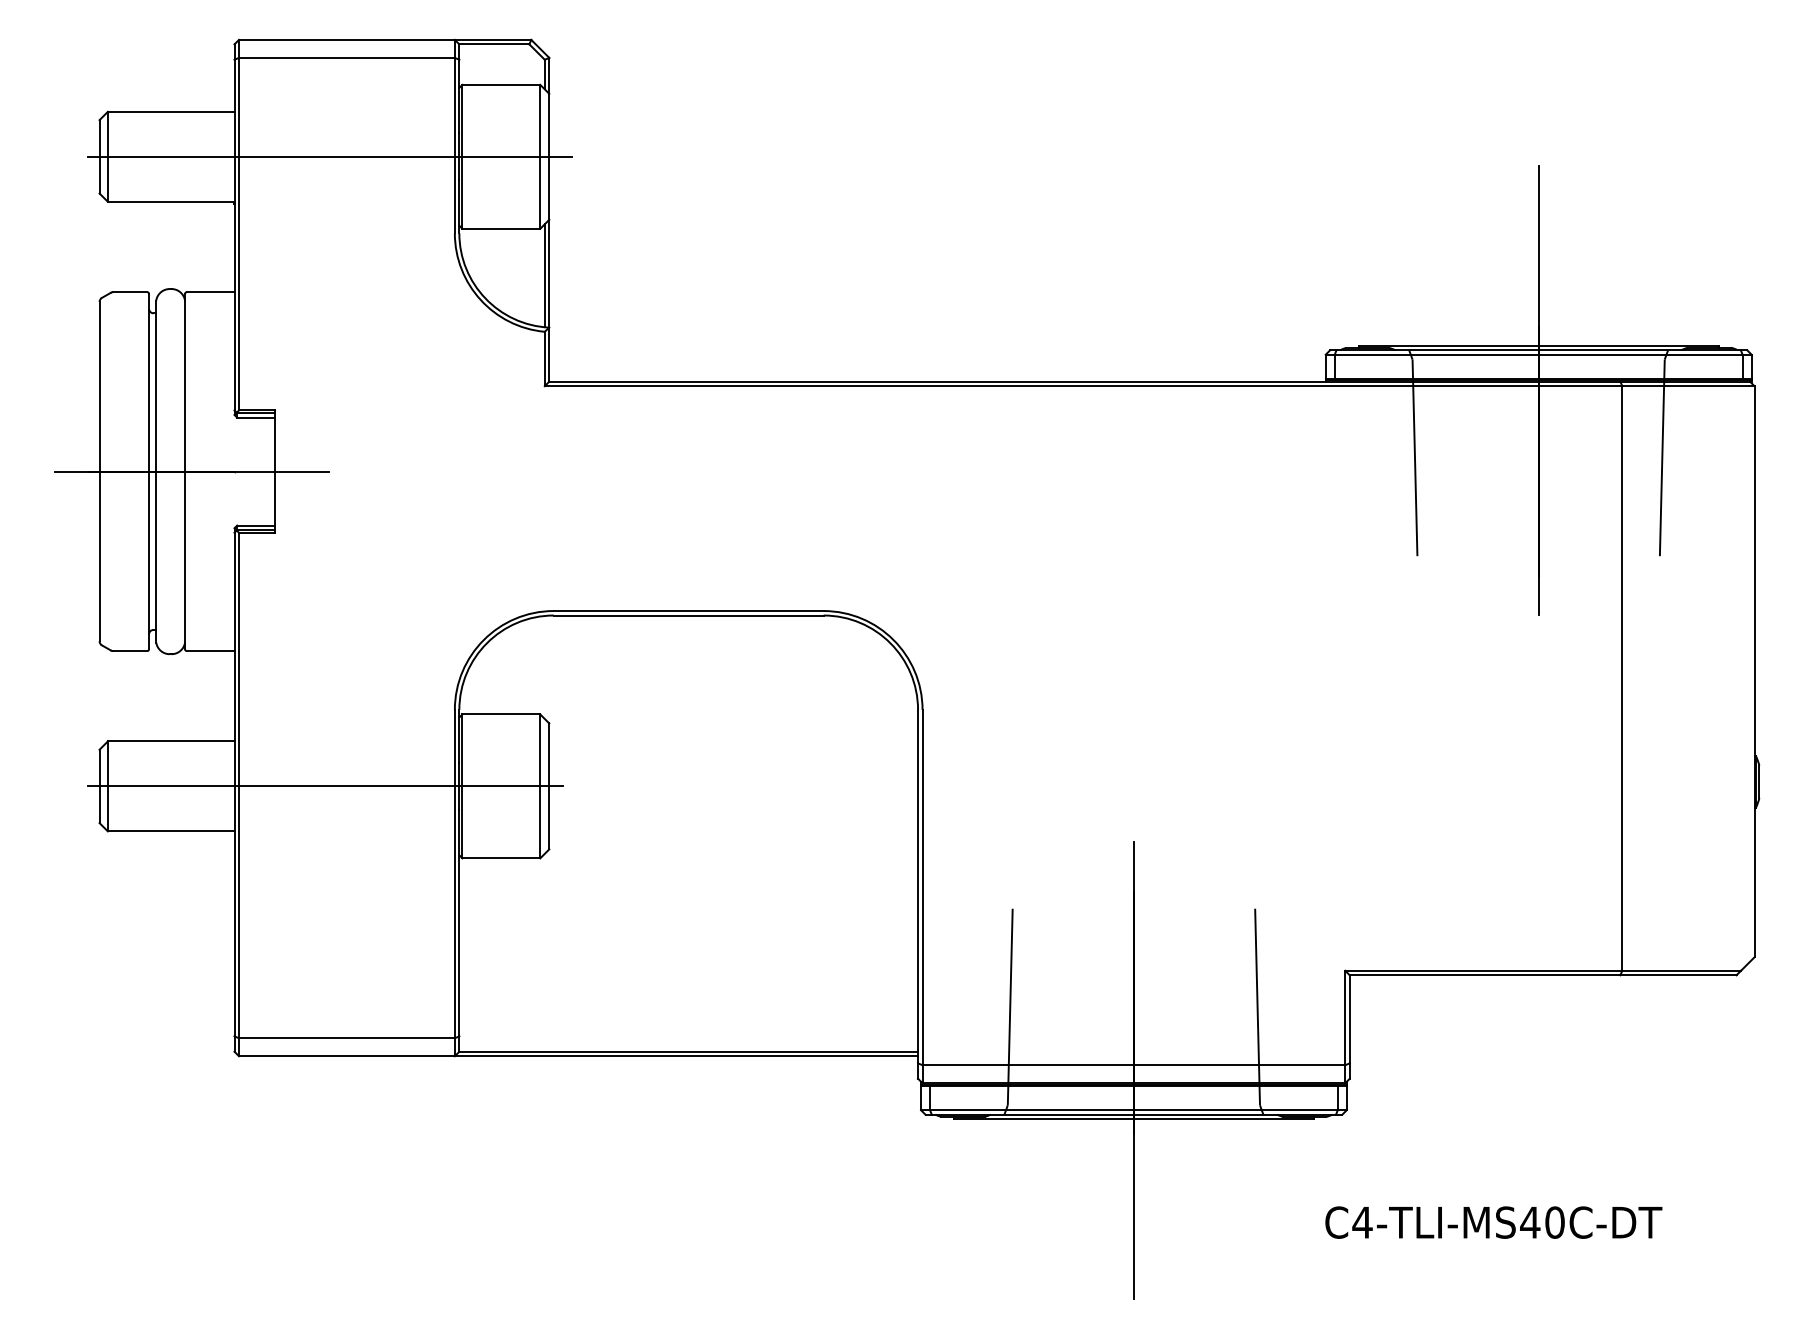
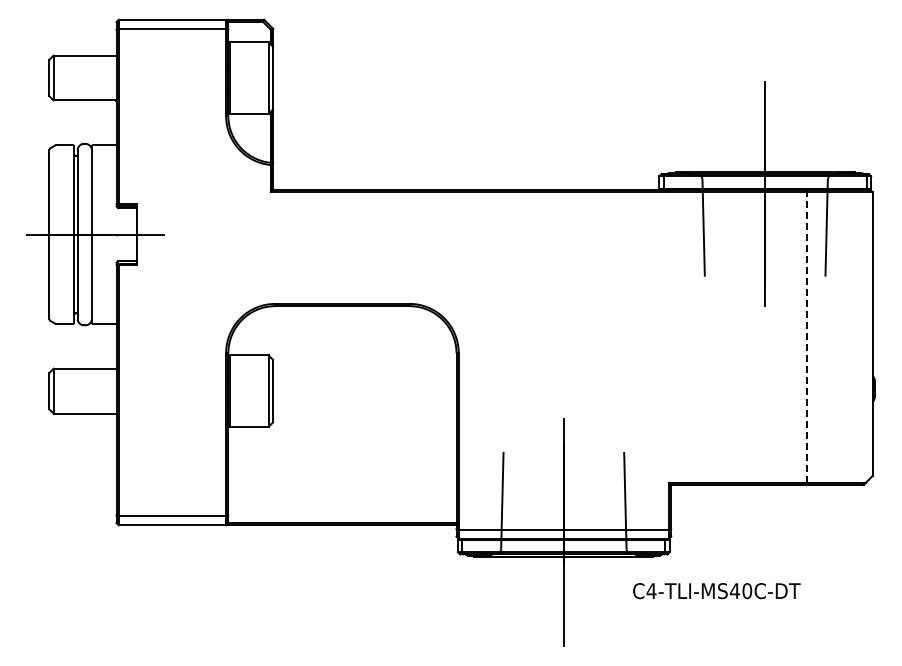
line: (328, 157) -> (163, 78), removed
line: (1621, 676) -> (806, 336), solid -> dashed
line: (324, 787) -> (161, 391), removed
text: (1493, 1223) -> (716, 591), moved

